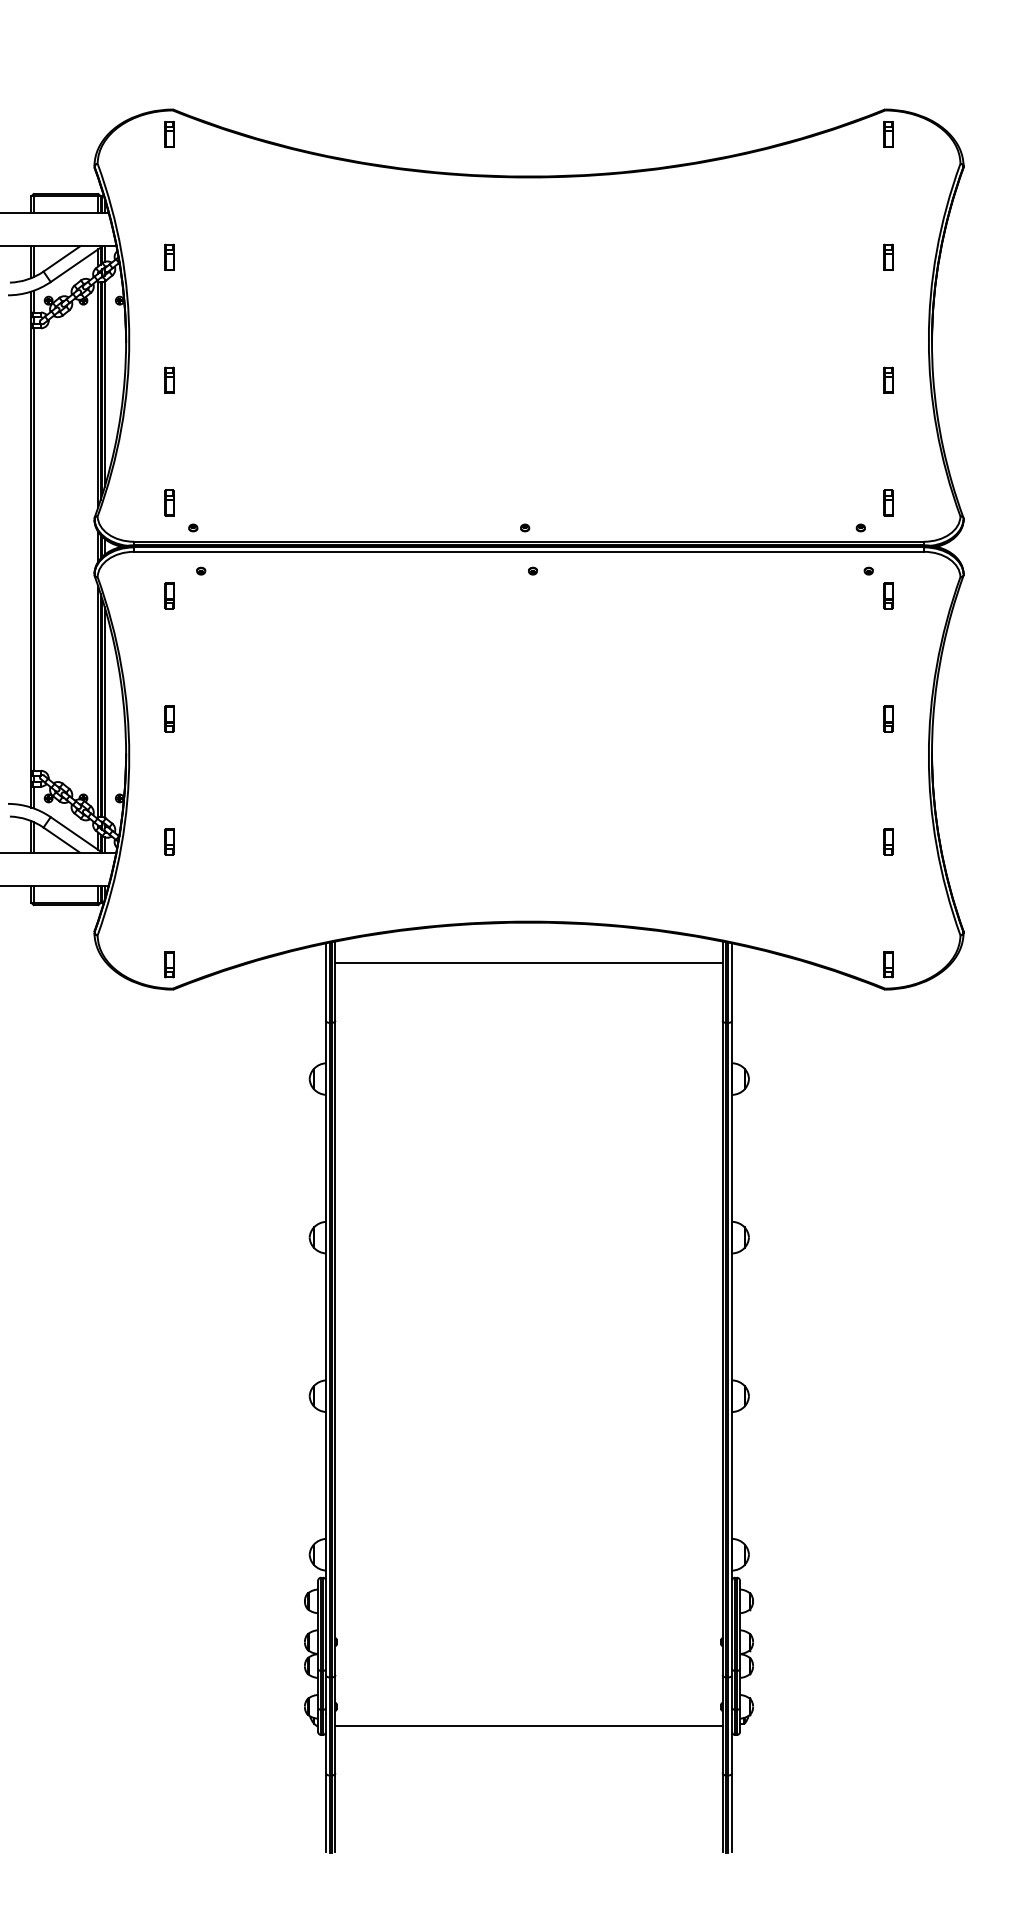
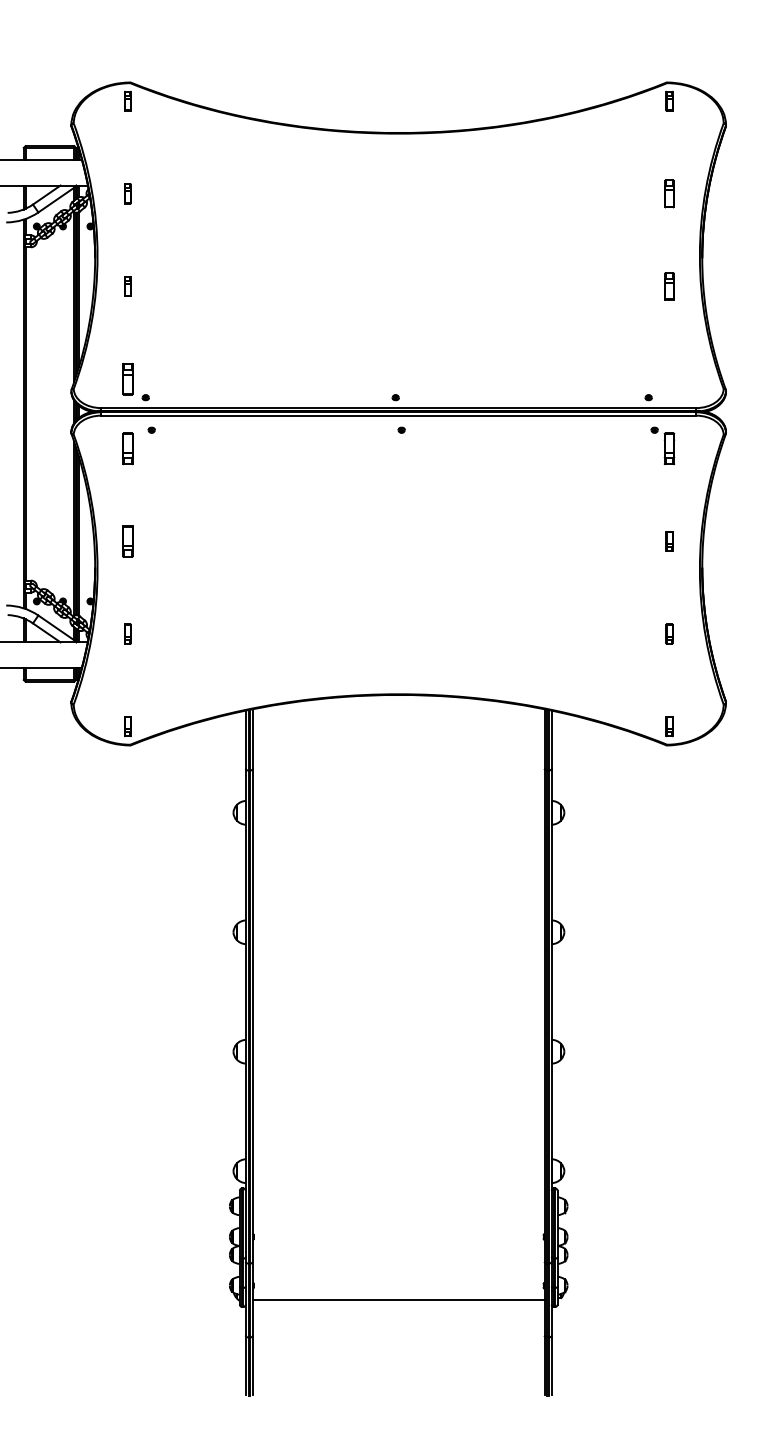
part: (888, 256) -> (669, 193), size x1.4
part: (888, 379) -> (669, 285), size x1.4
part: (169, 502) -> (127, 378), size x1.6
part: (888, 502) -> (669, 378), removed
part: (169, 595) -> (127, 448), size x1.6
part: (888, 595) -> (669, 448), size x1.6
part: (169, 718) -> (127, 541), size x1.6
line: (528, 963) -> (398, 725), removed

